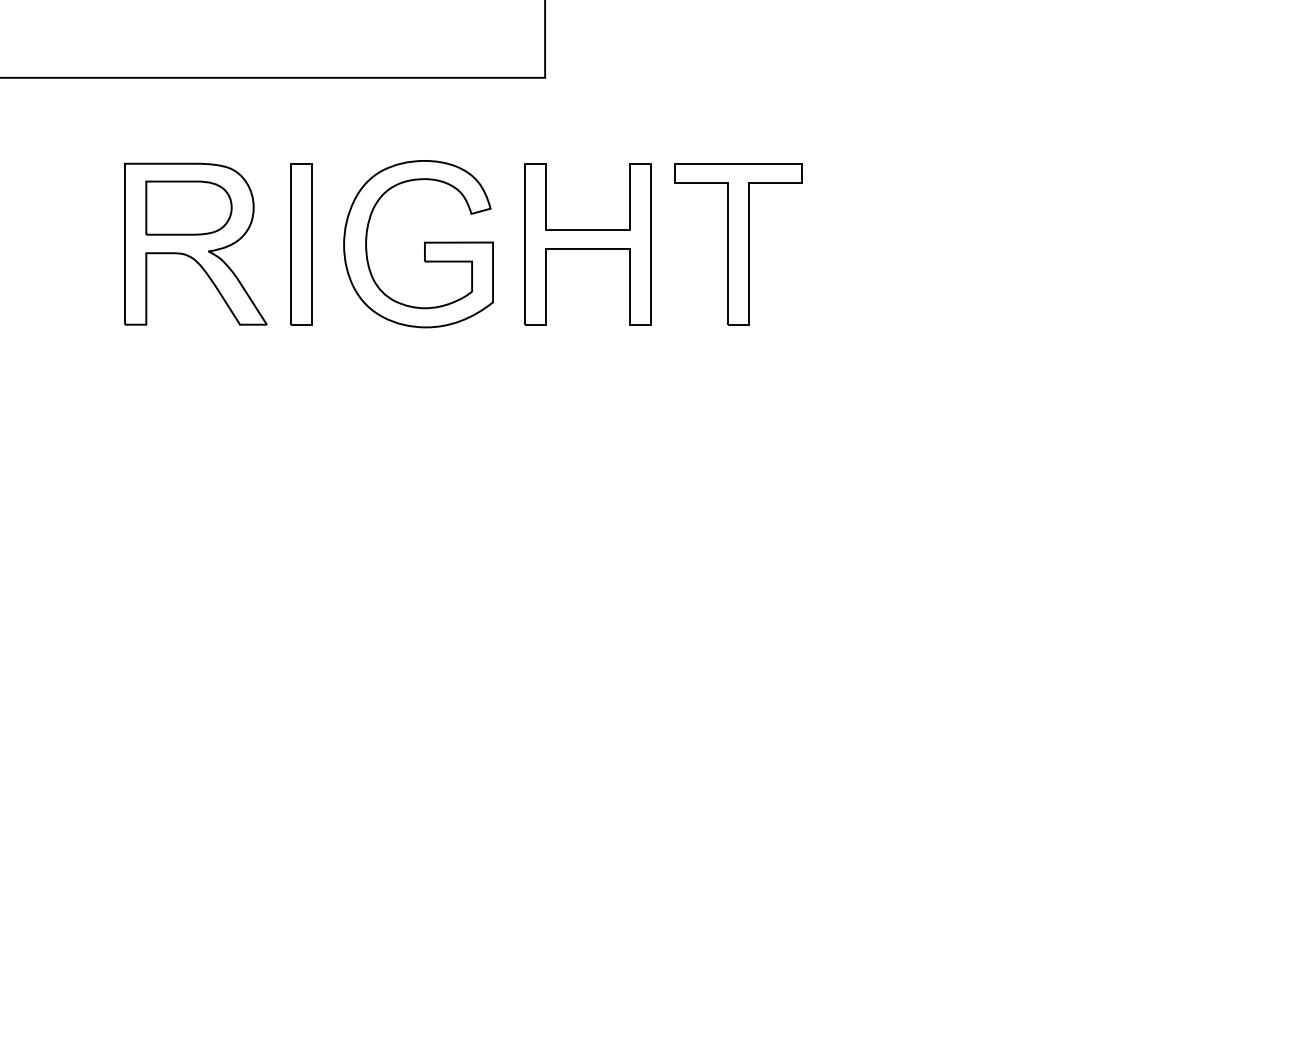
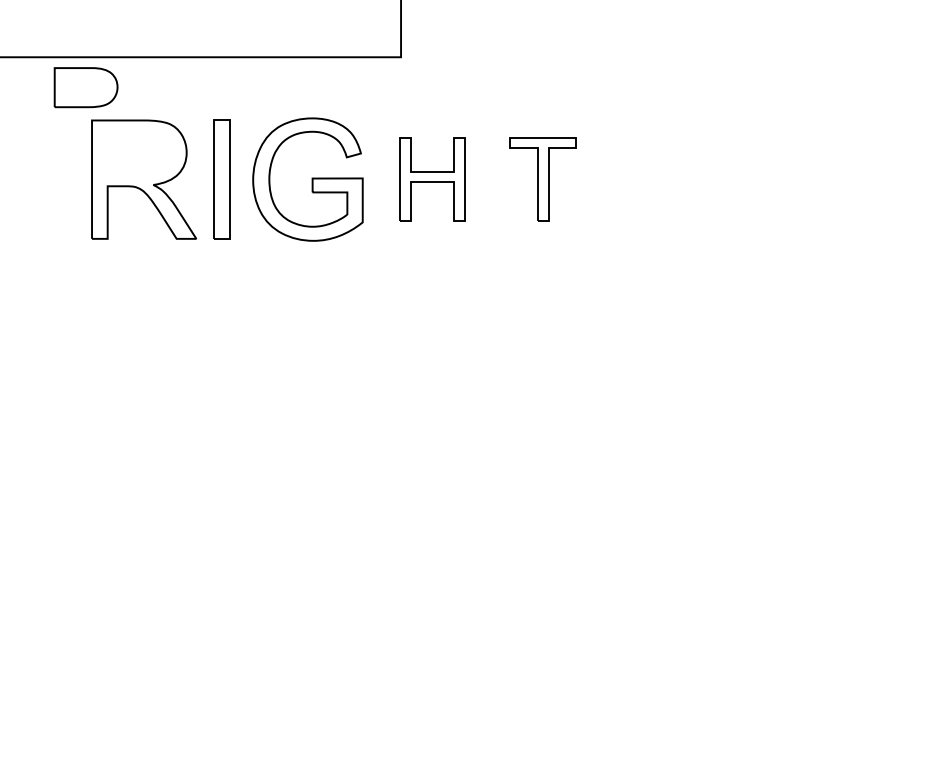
part: (188, 207) -> (85, 87), moved
part: (587, 244) -> (432, 179), size x0.7
part: (738, 244) -> (543, 179), size x0.7

